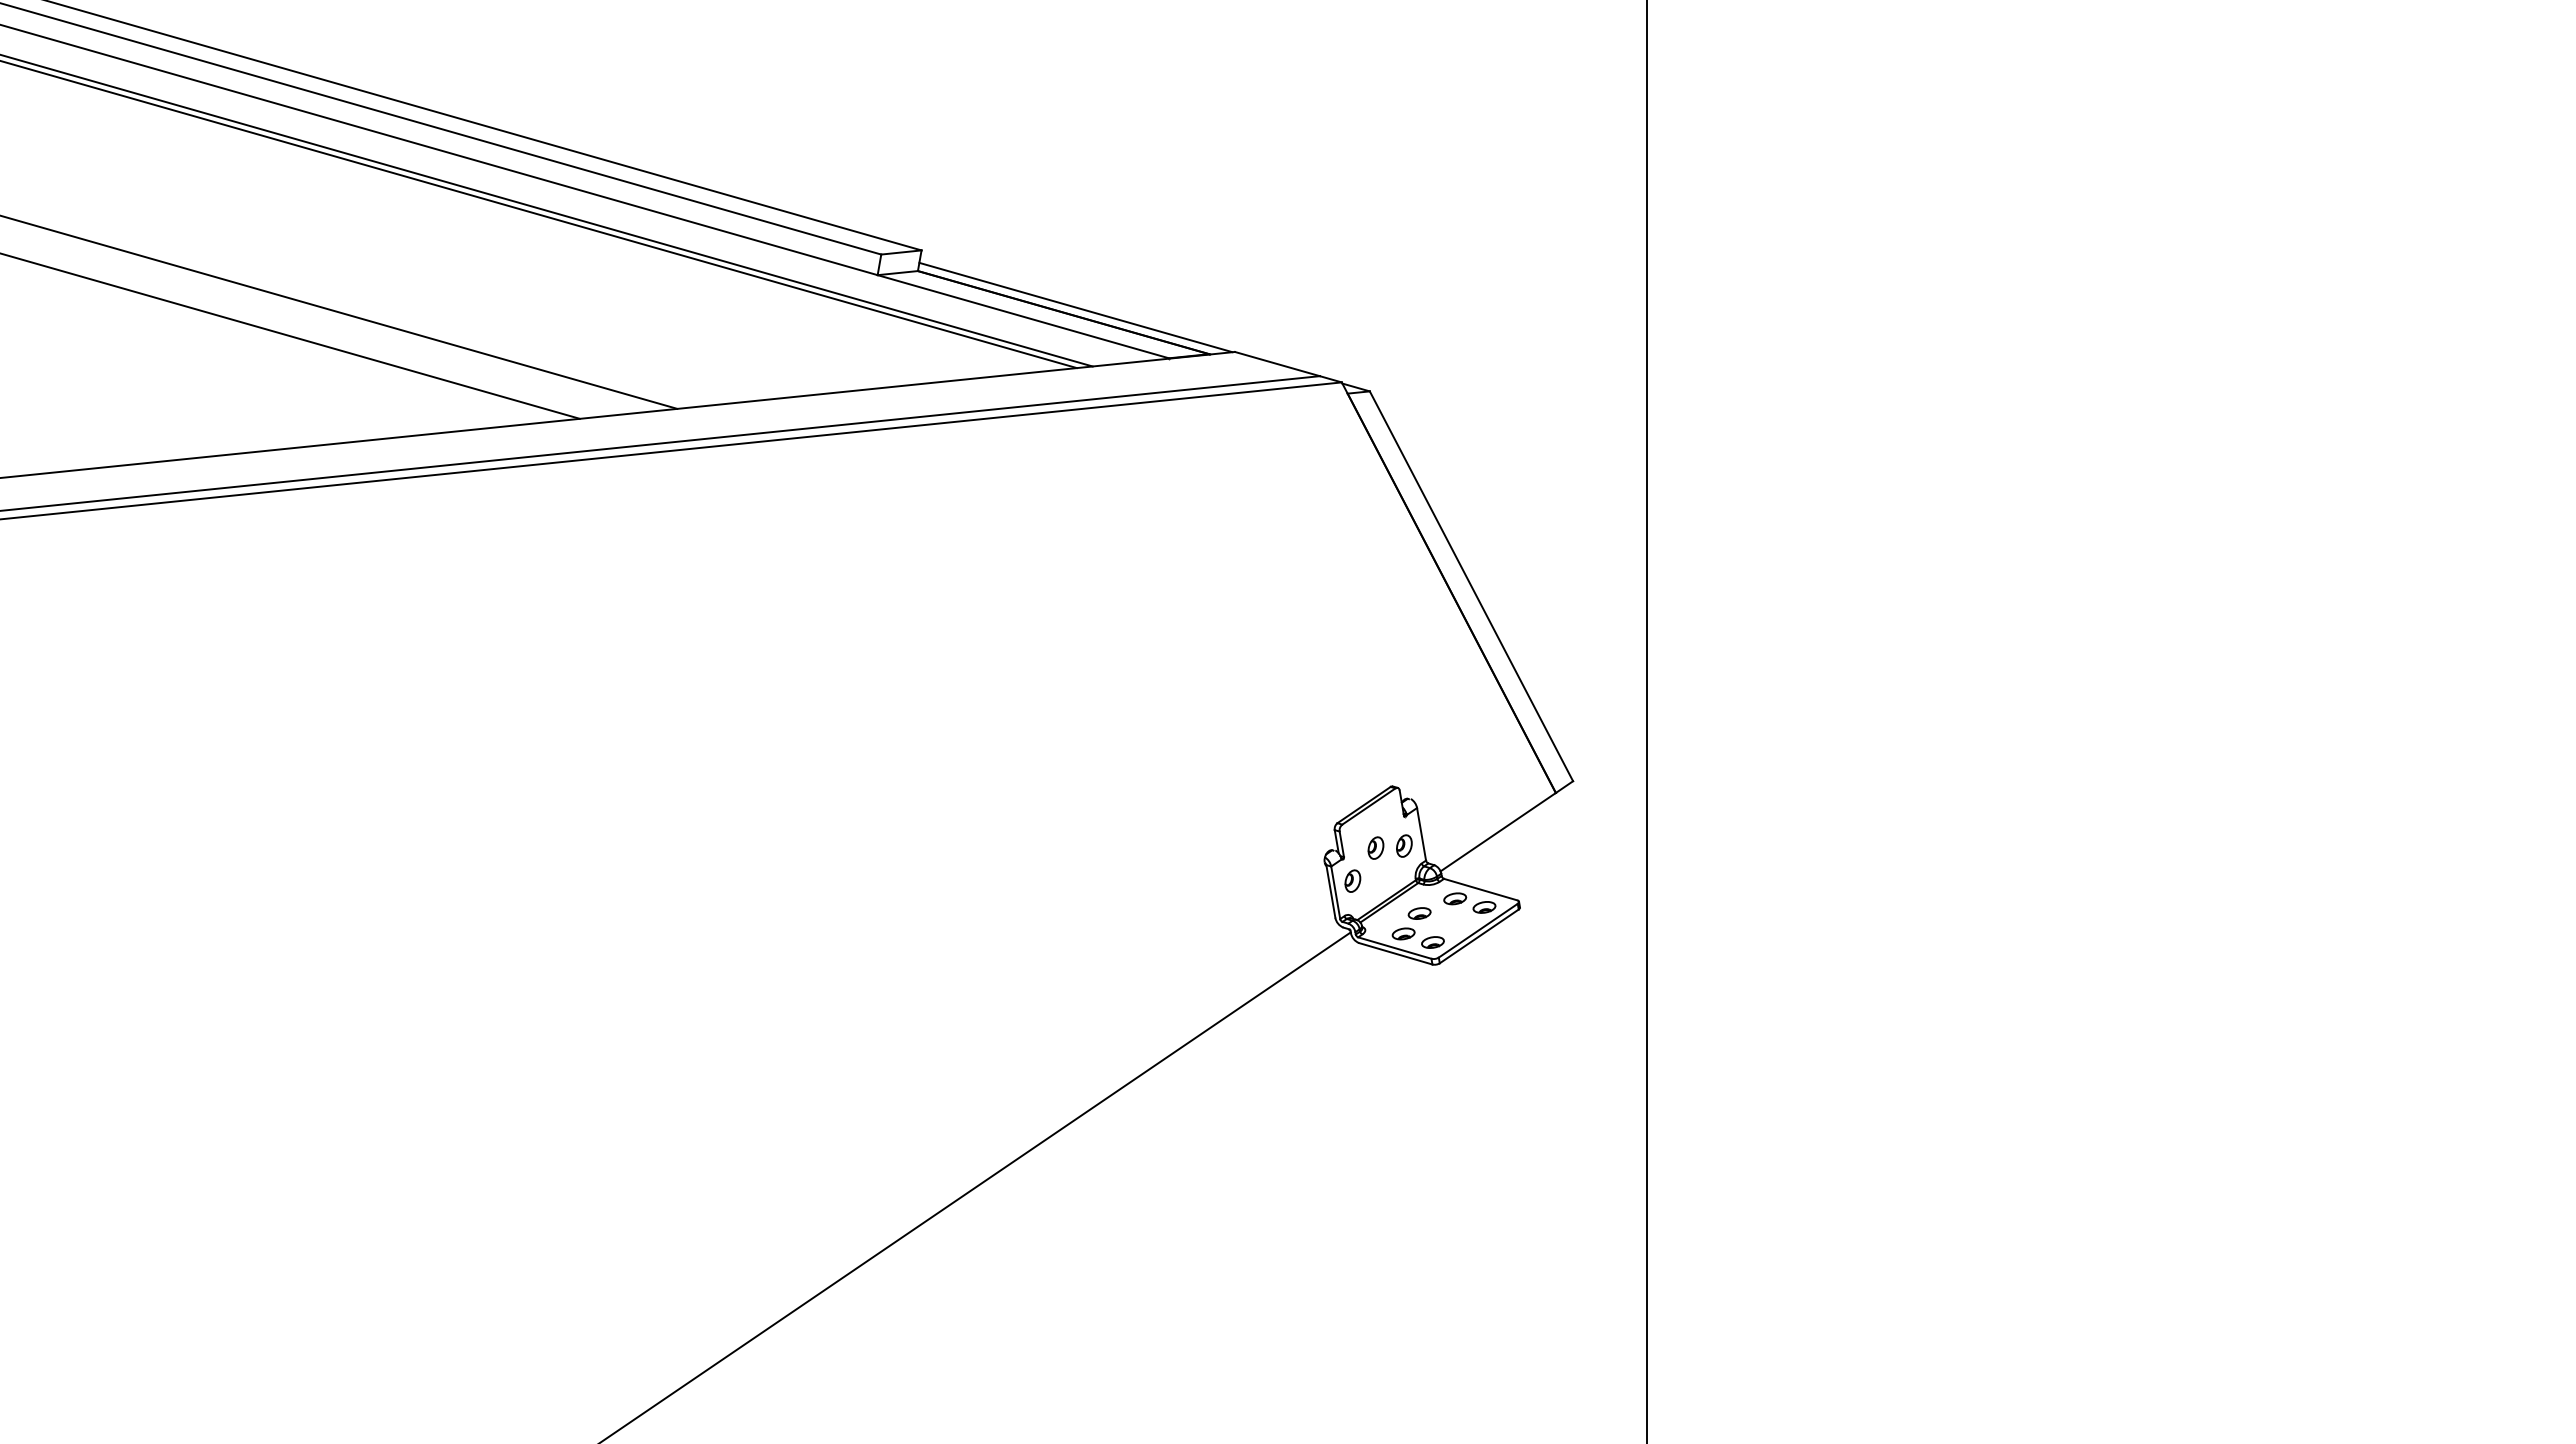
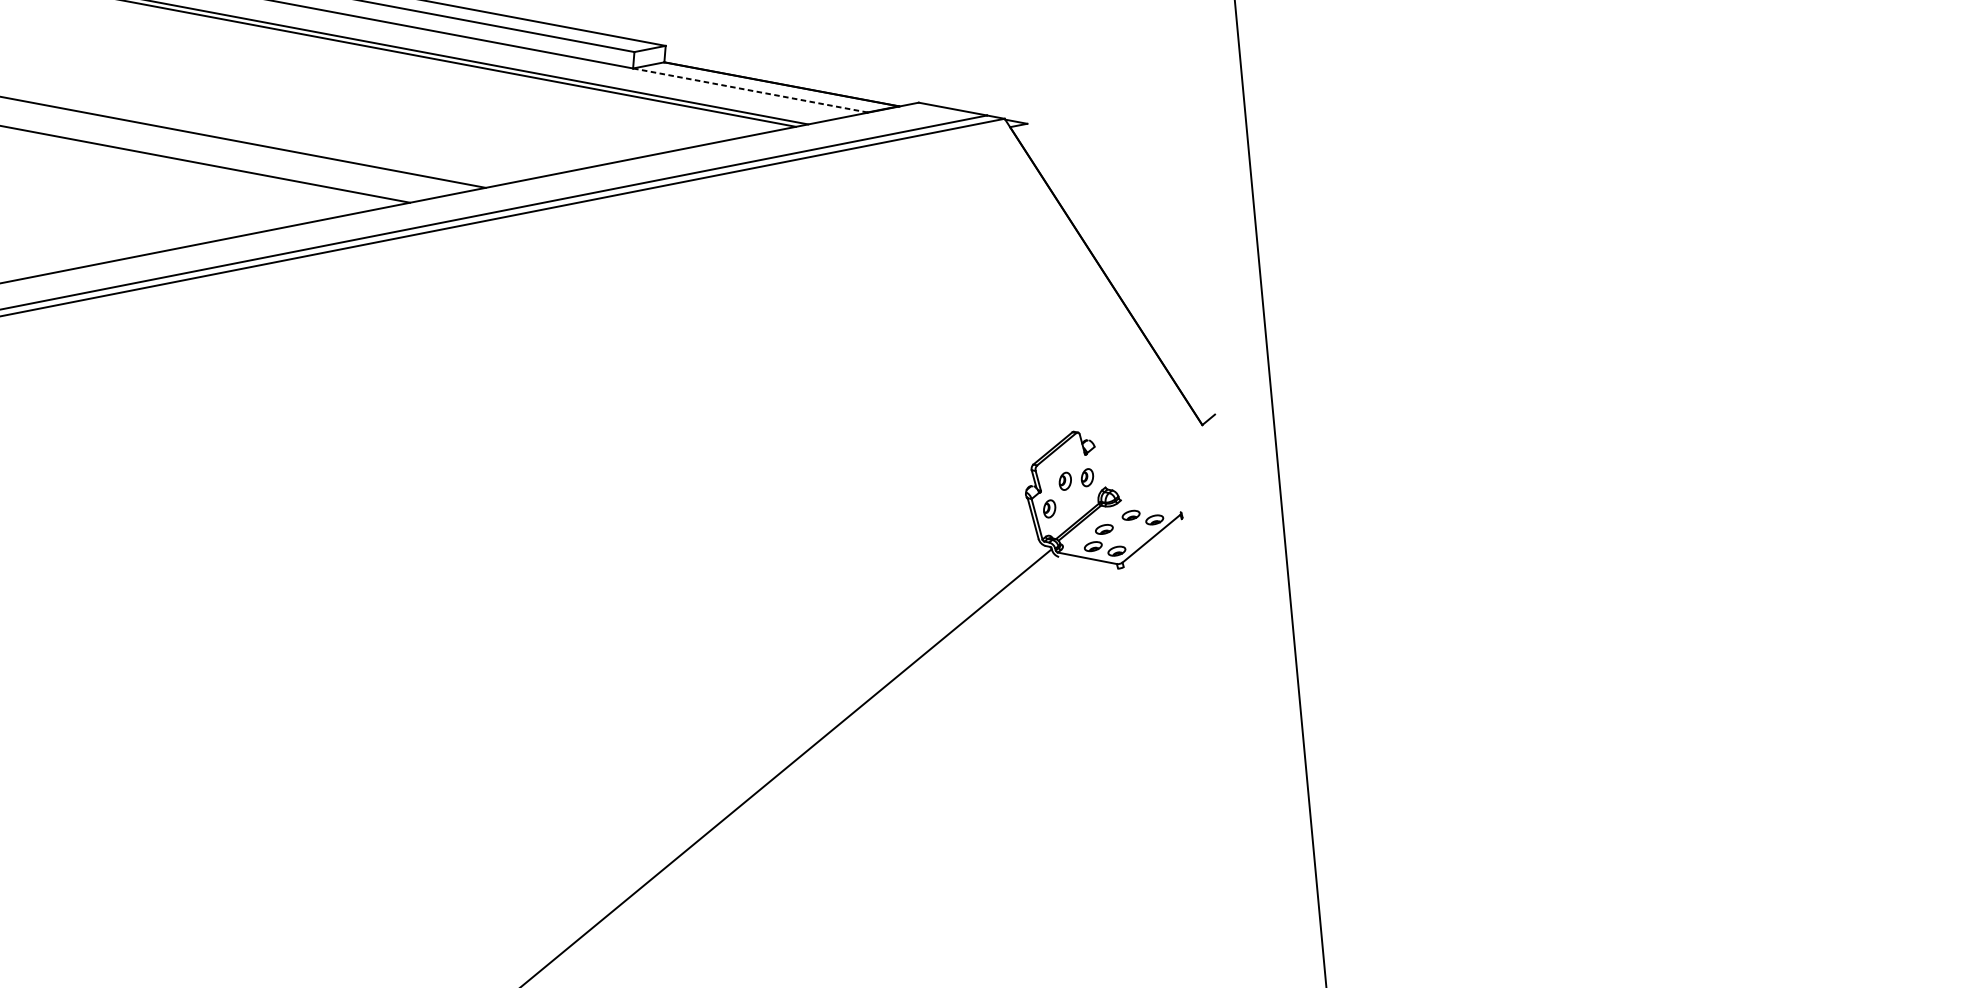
line: (1075, 307) -> (790, 79), removed
line: (1023, 316) -> (750, 90), solid -> dashed
line: (1471, 586) -> (1121, 269), removed
line: (1497, 831) -> (1159, 459), removed
line: (1421, 834) -> (1100, 467), removed
line: (1480, 889) -> (1150, 506), removed
line: (1478, 936) -> (1152, 543), removed
line: (1395, 953) -> (1088, 562), removed

